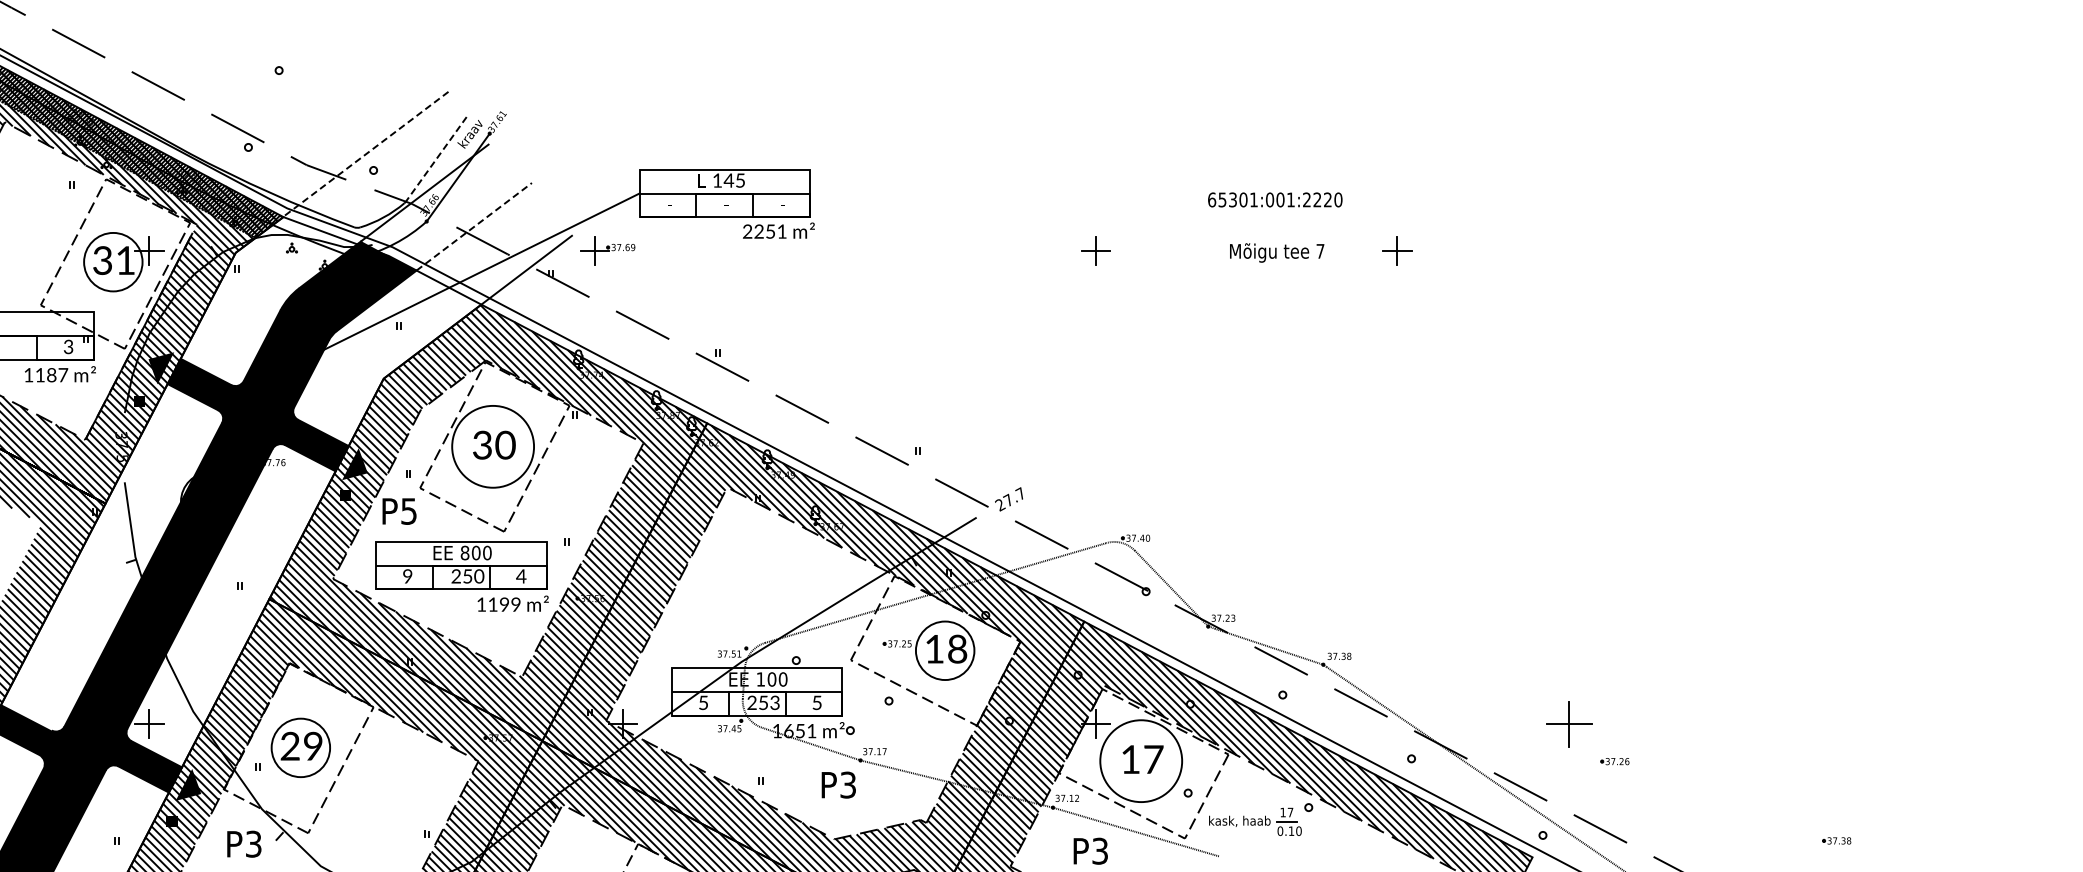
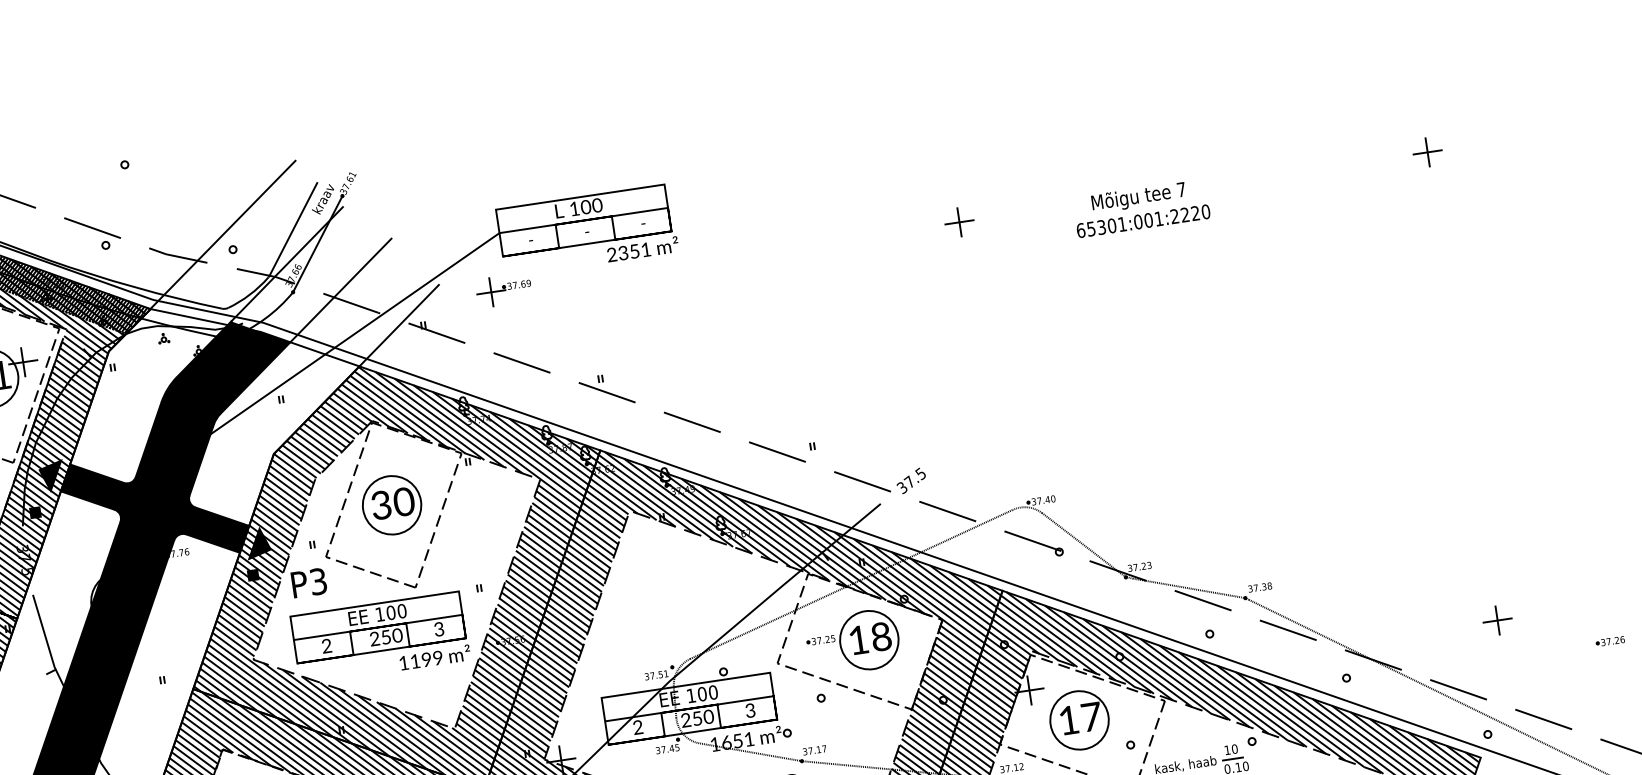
line: (365, 154) -> (222, 235), dashed -> solid
line: (436, 159) -> (293, 229), dashed -> solid
text: (734, 180) -> (591, 206), 145 -> 100
text: (1275, 199) -> (1143, 220), moved
line: (474, 226) -> (341, 290), dashed -> solid
text: (758, 233) -> (623, 255), 2251 -> 2351
part: (607, 250) -> (503, 290), moved
part: (1397, 250) -> (1427, 152), moved
circle: (492, 446) -> (391, 505), size x0.71
text: (1010, 499) -> (911, 480), 27.7 -> 37.5
text: (409, 510) -> (318, 580), P5 -> P3
text: (464, 552) -> (379, 614), 800 -> 100
text: (407, 576) -> (326, 646), 9 -> 2
text: (521, 576) -> (439, 629), 4 -> 3
text: (703, 702) -> (637, 727), 5 -> 2
text: (775, 702) -> (709, 716), 253 -> 250
text: (816, 702) -> (749, 710), 5 -> 3
part: (1569, 723) -> (1497, 619), size x0.62
circle: (1141, 760) -> (1079, 719), size x0.71
part: (1614, 761) -> (1609, 641), moved
text: (1290, 812) -> (1234, 749), 17 -> 10

